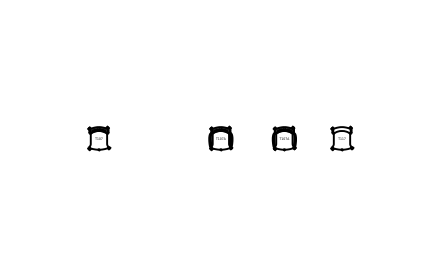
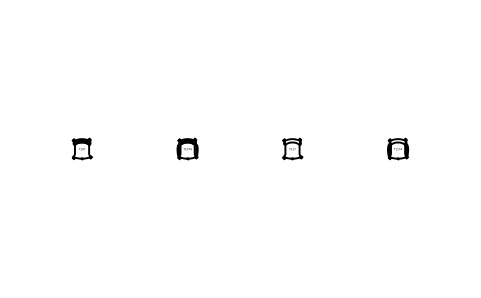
part: (284, 137) -> (242, 148), removed

